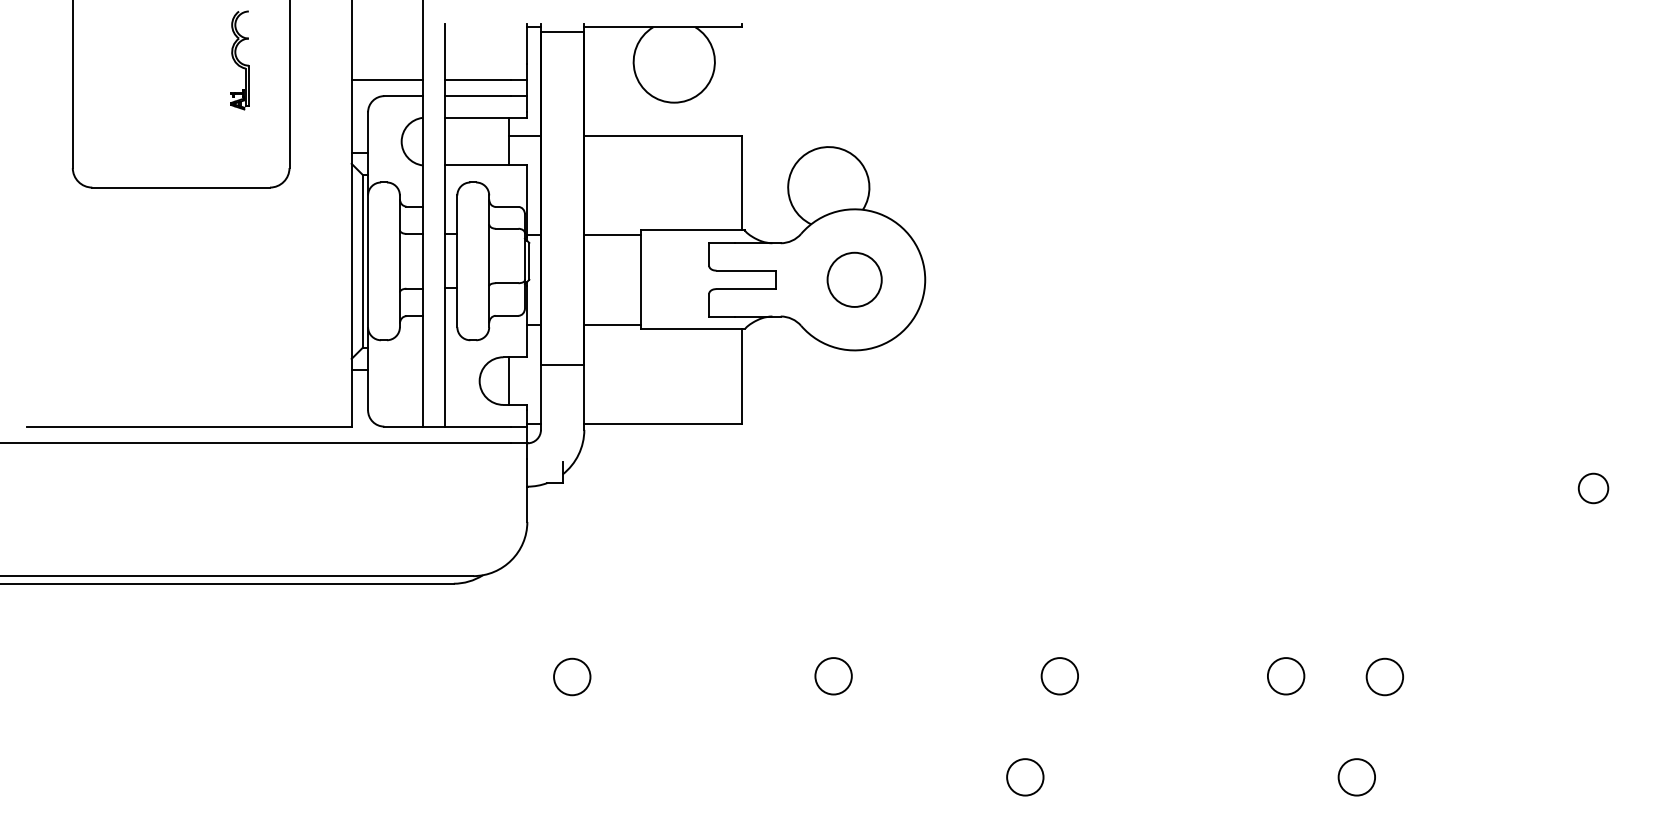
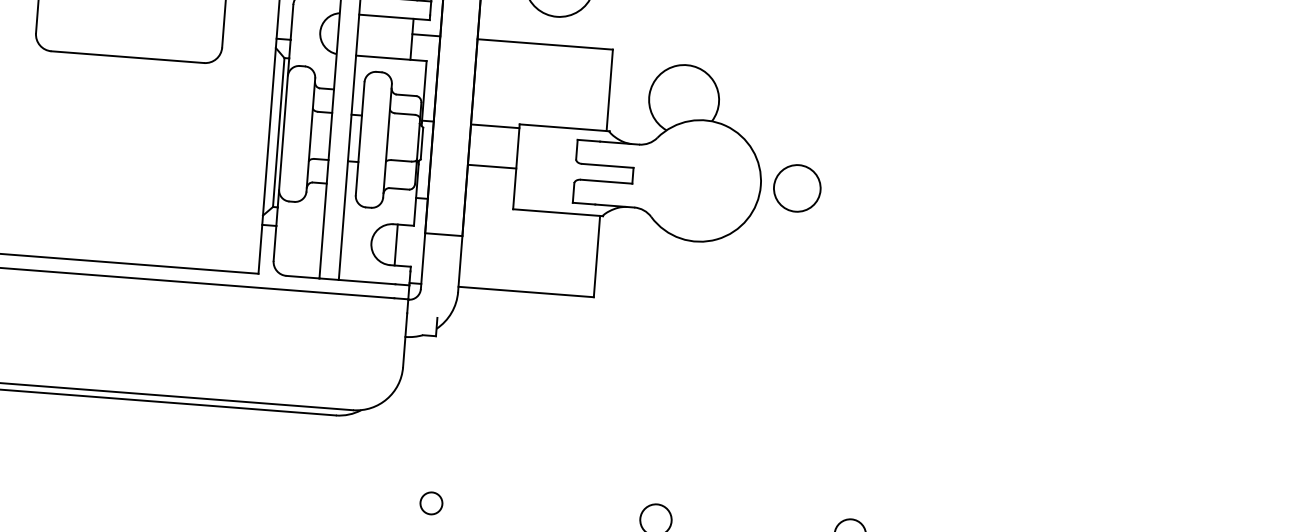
circle: (854, 279) -> (797, 188), moved
line: (612, 324) -> (492, 166), moved
circle: (572, 676) -> (431, 502), size x0.7

